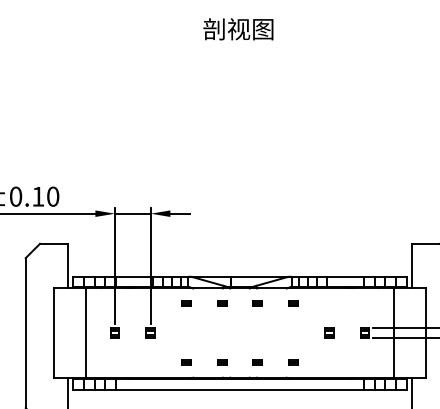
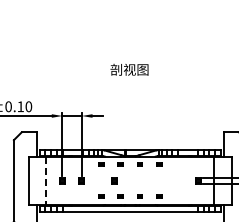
text: (238, 28) -> (129, 69), moved
part: (328, 332) -> (114, 180), moved
line: (85, 334) -> (46, 181), solid -> dashed

